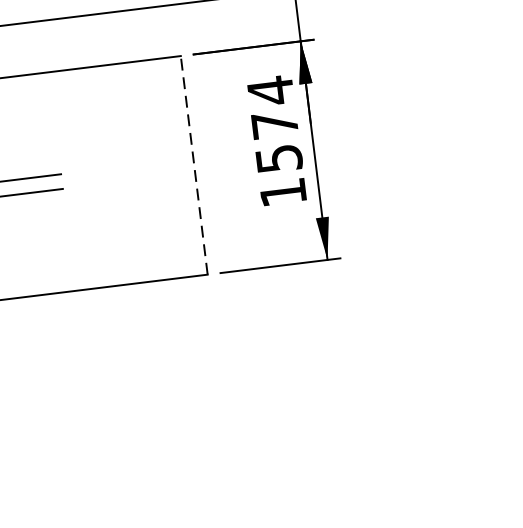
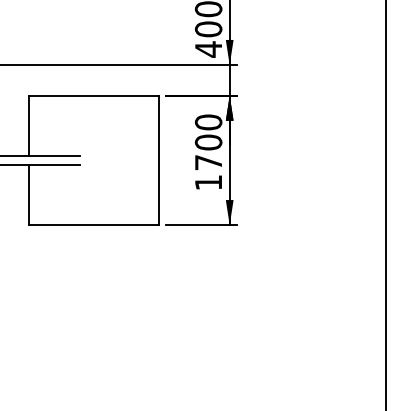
text: (274, 124) -> (208, 142), 1574 -> 1700
line: (194, 165) -> (158, 160), dashed -> solid

